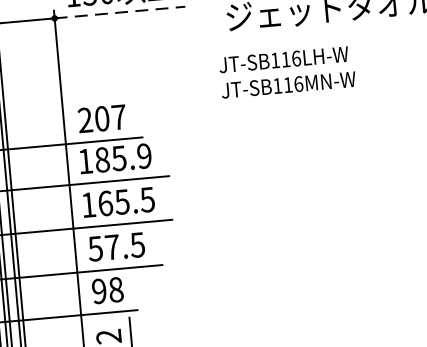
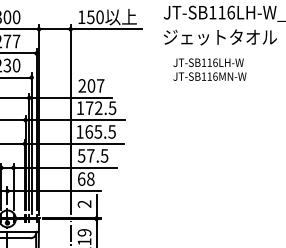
line: (120, 12) -> (106, 29), dashed -> solid
text: (286, 71) -> (209, 69), moved
text: (122, 158) -> (100, 108), 185.9 -> 172.5
text: (99, 290) -> (81, 178), 98 -> 68

